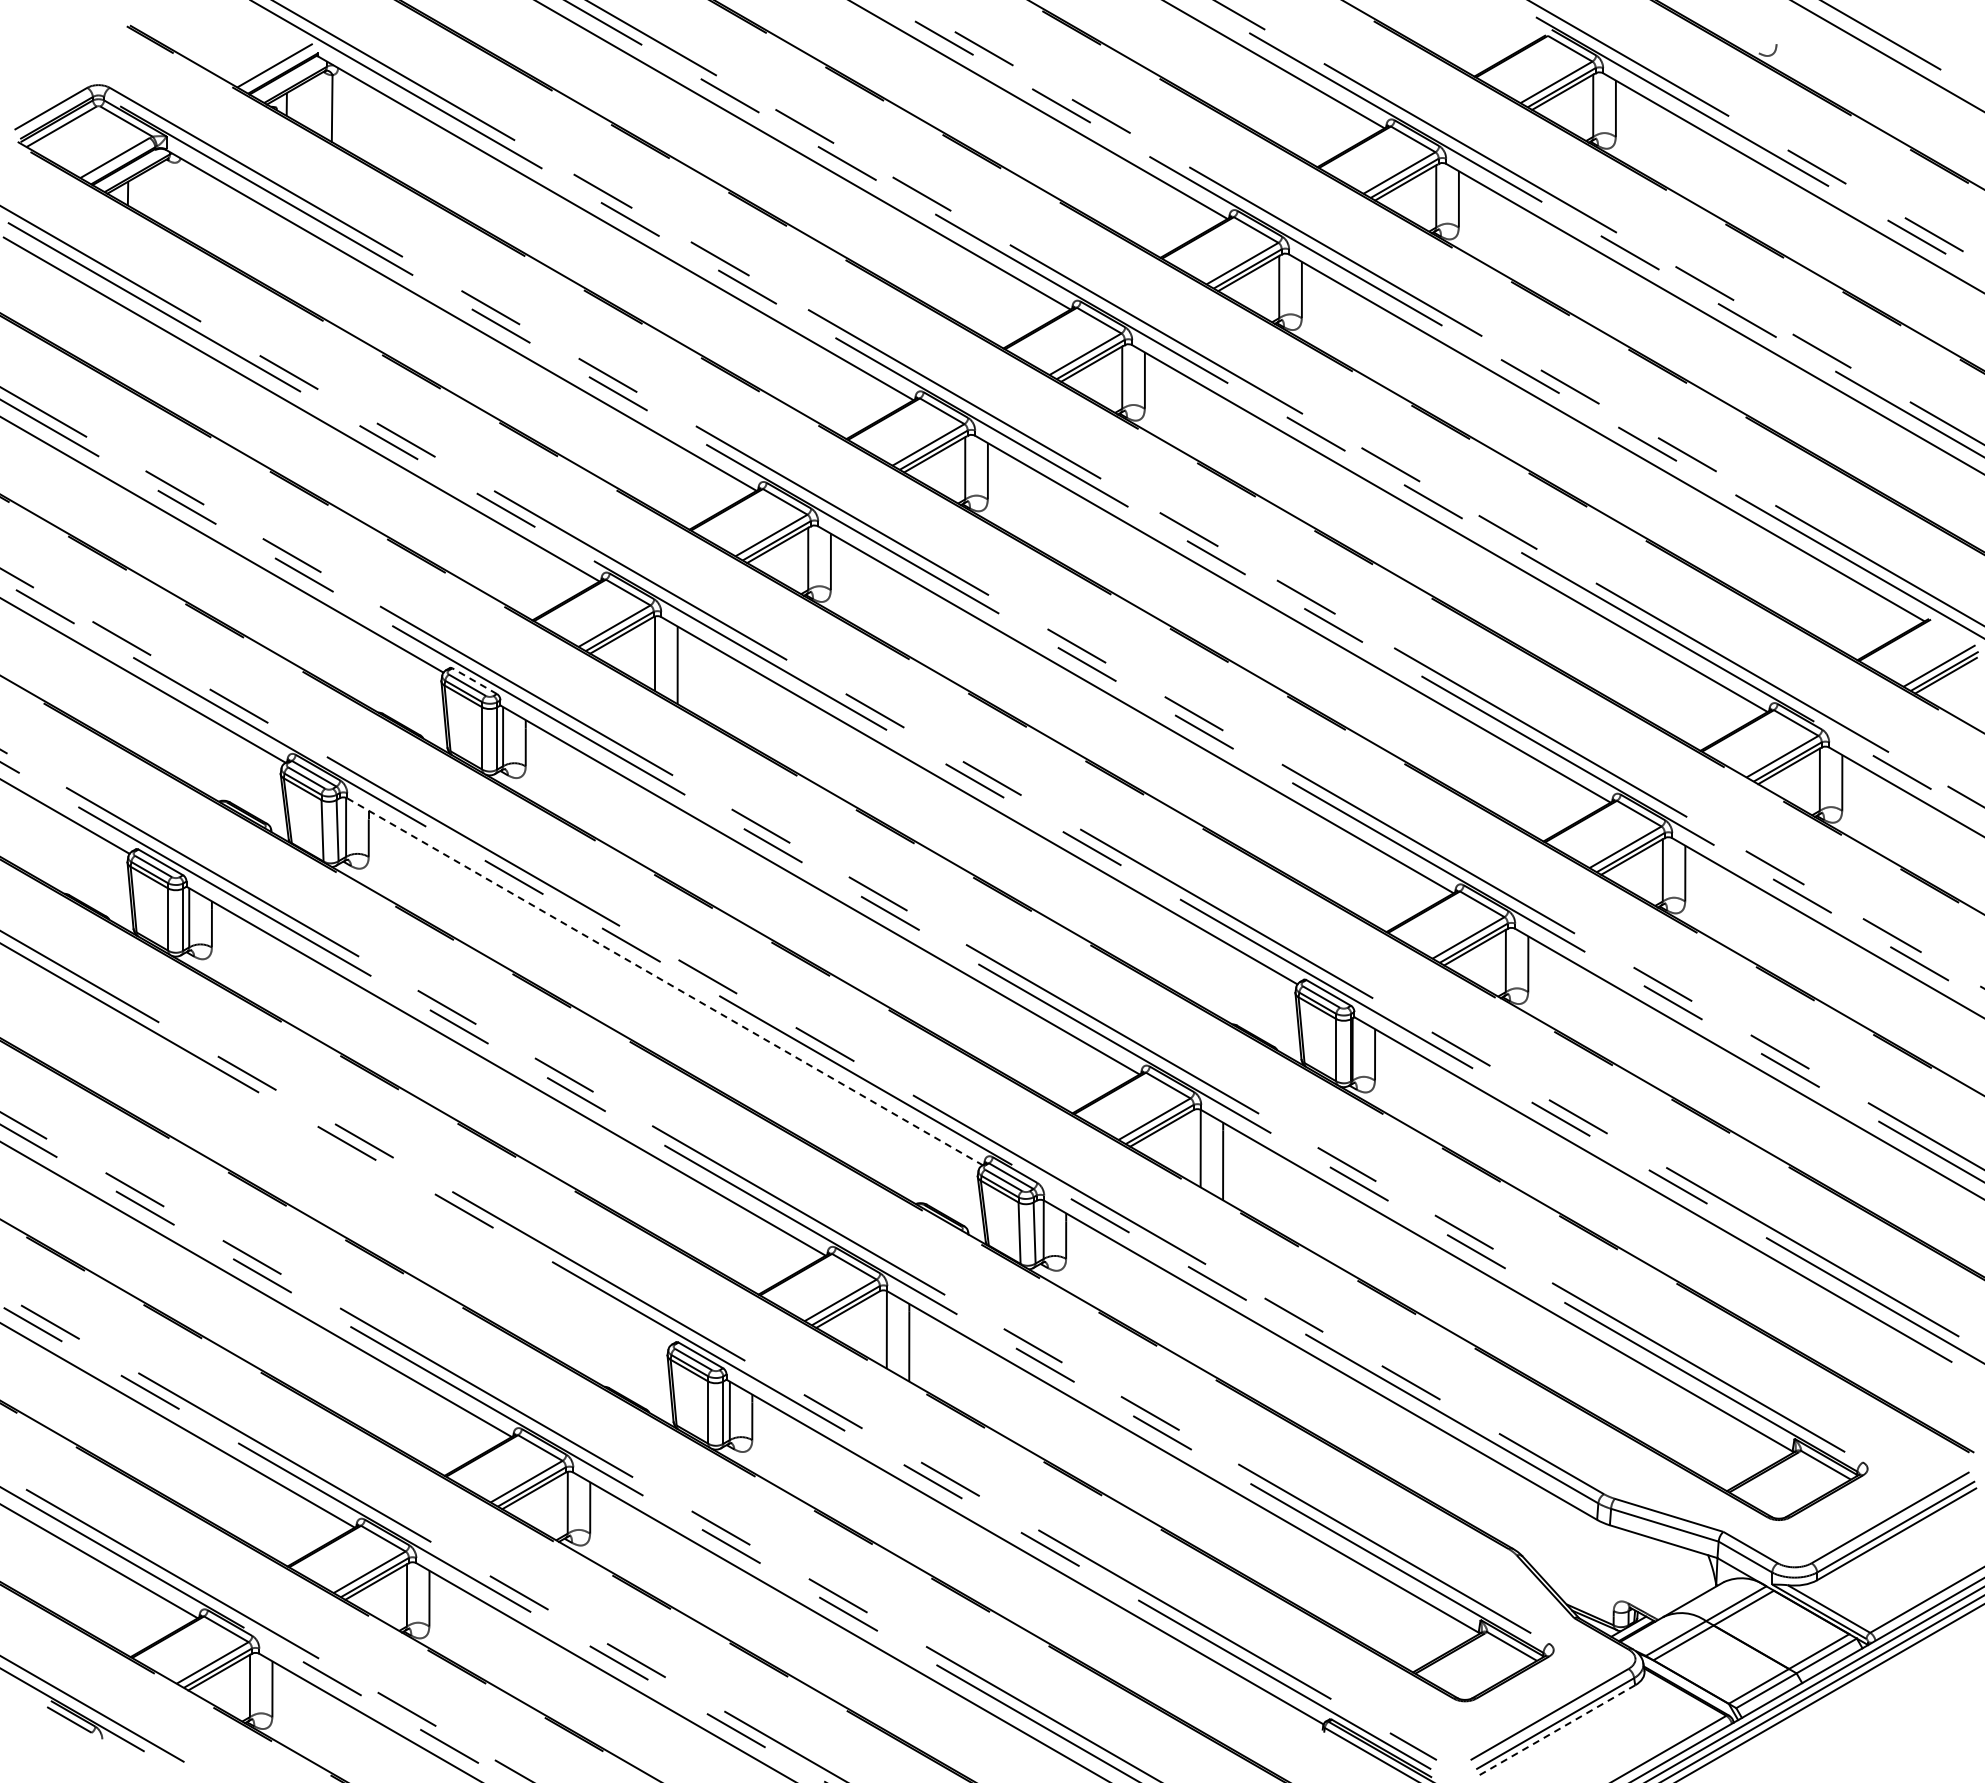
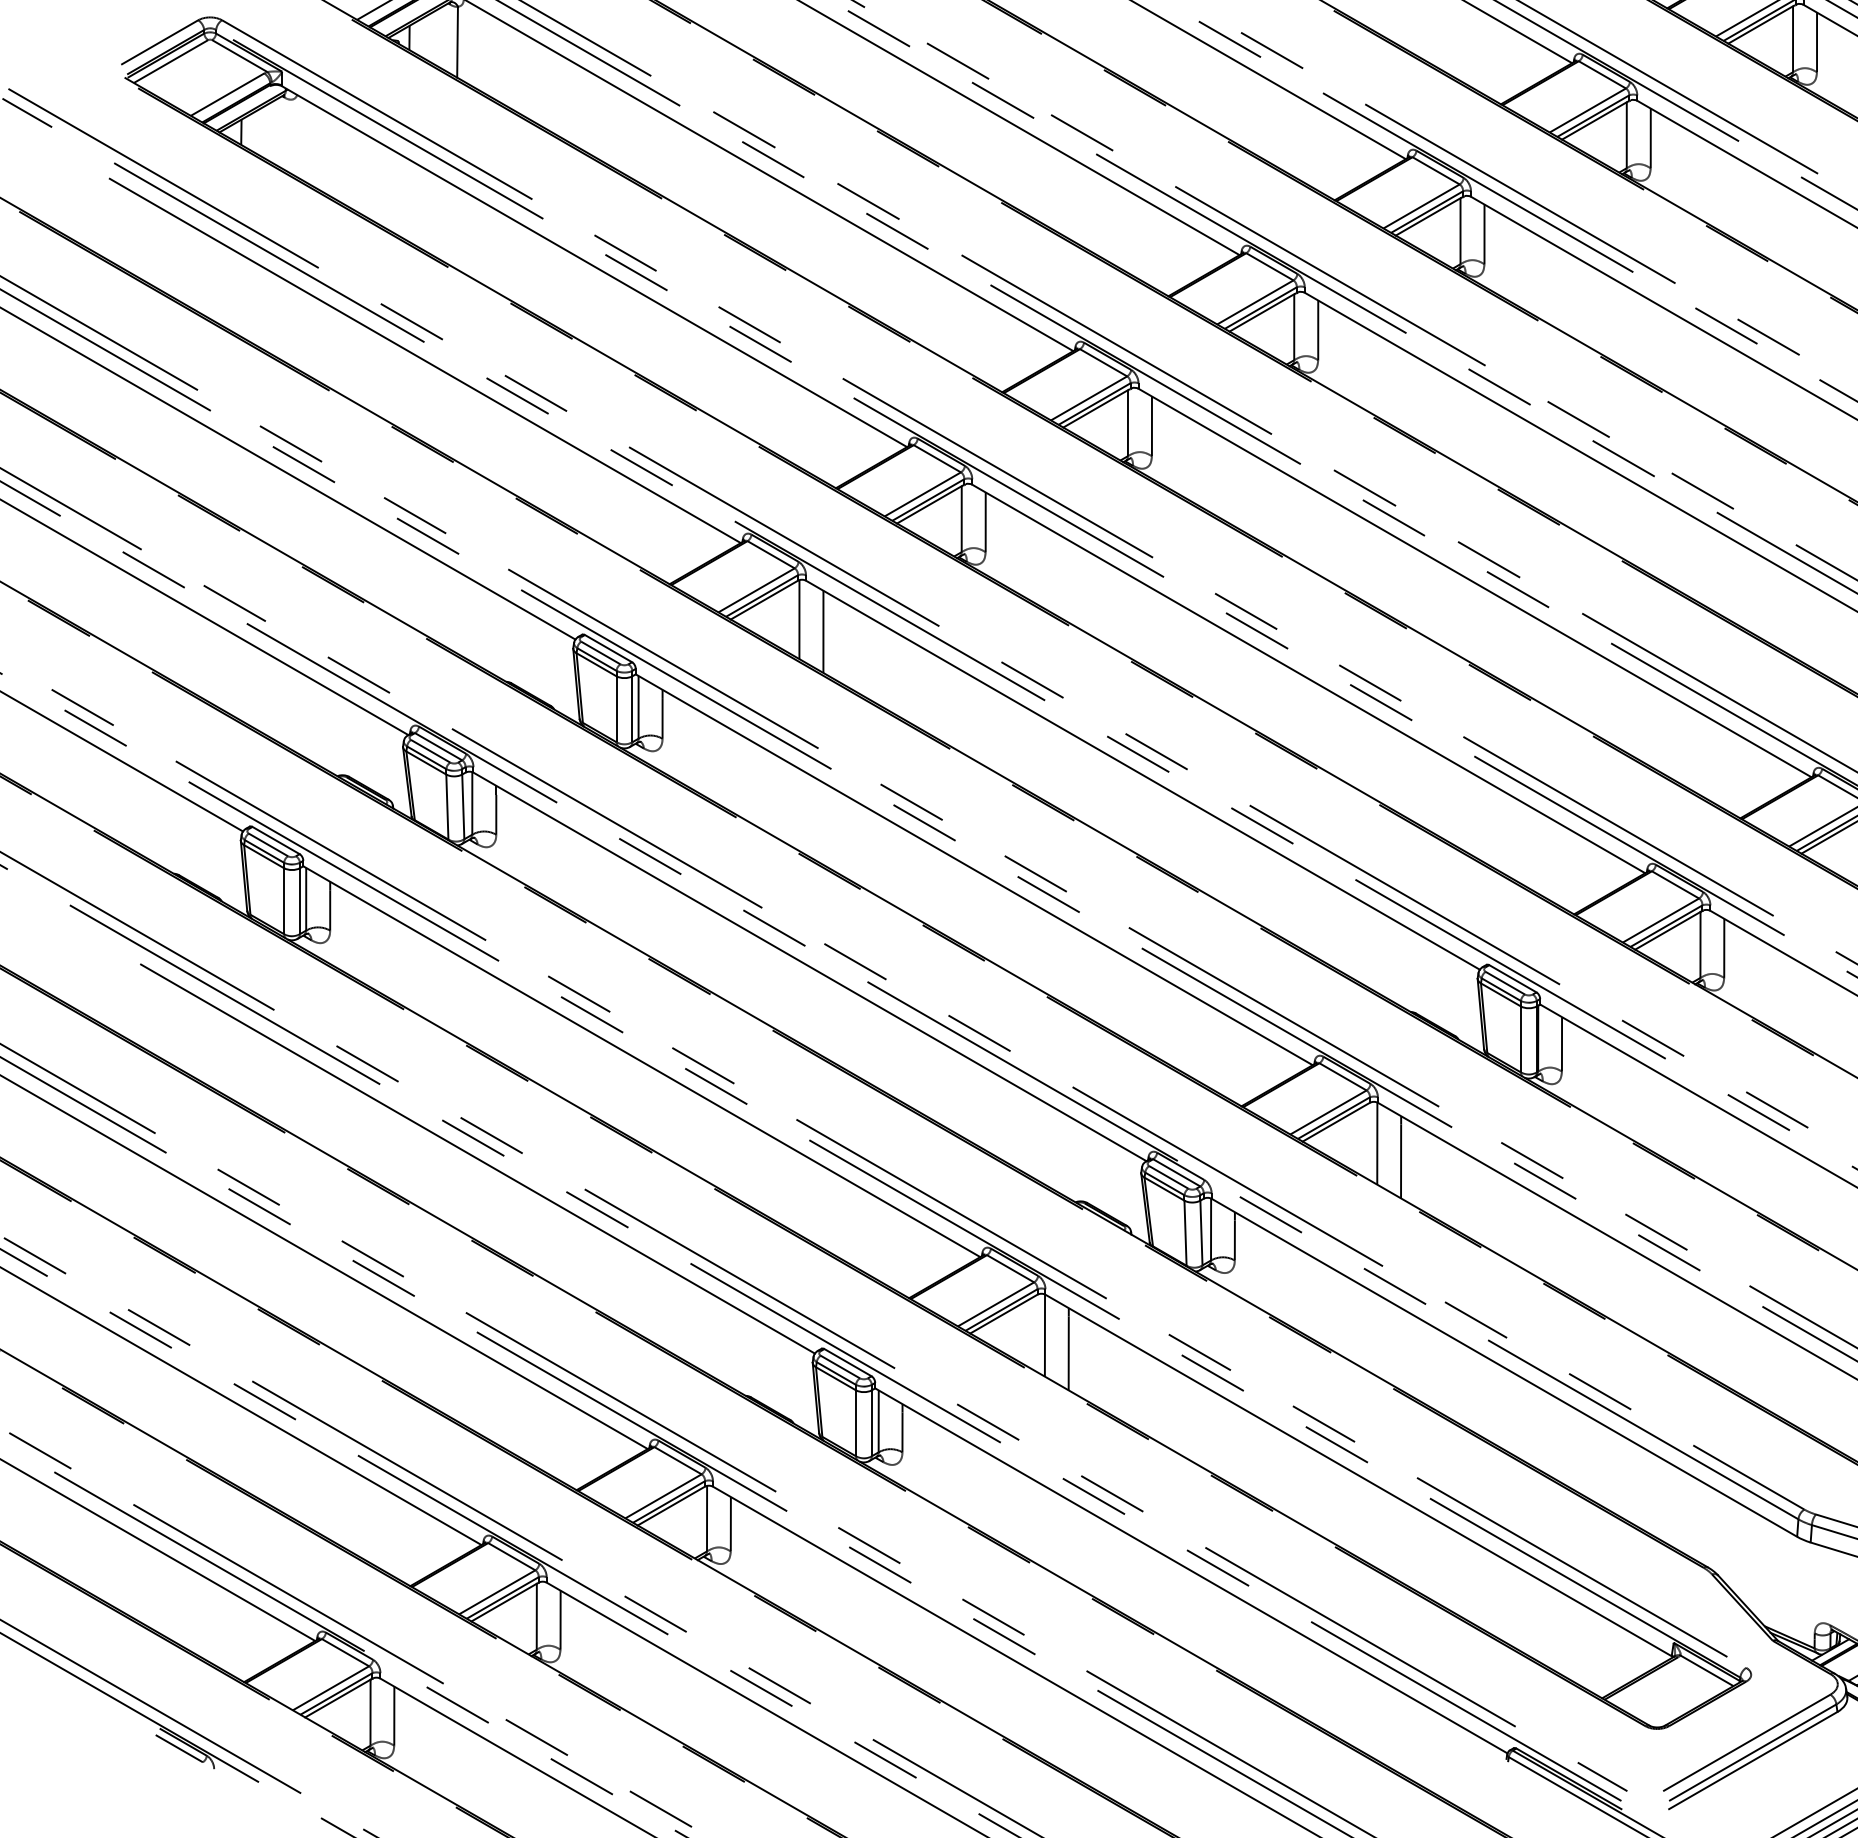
line: (474, 681) -> (608, 648), dashed -> solid
line: (664, 981) -> (809, 966), dashed -> solid
line: (351, 1162) -> (478, 1158), added
line: (1555, 1731) -> (1753, 1760), dashed -> solid

